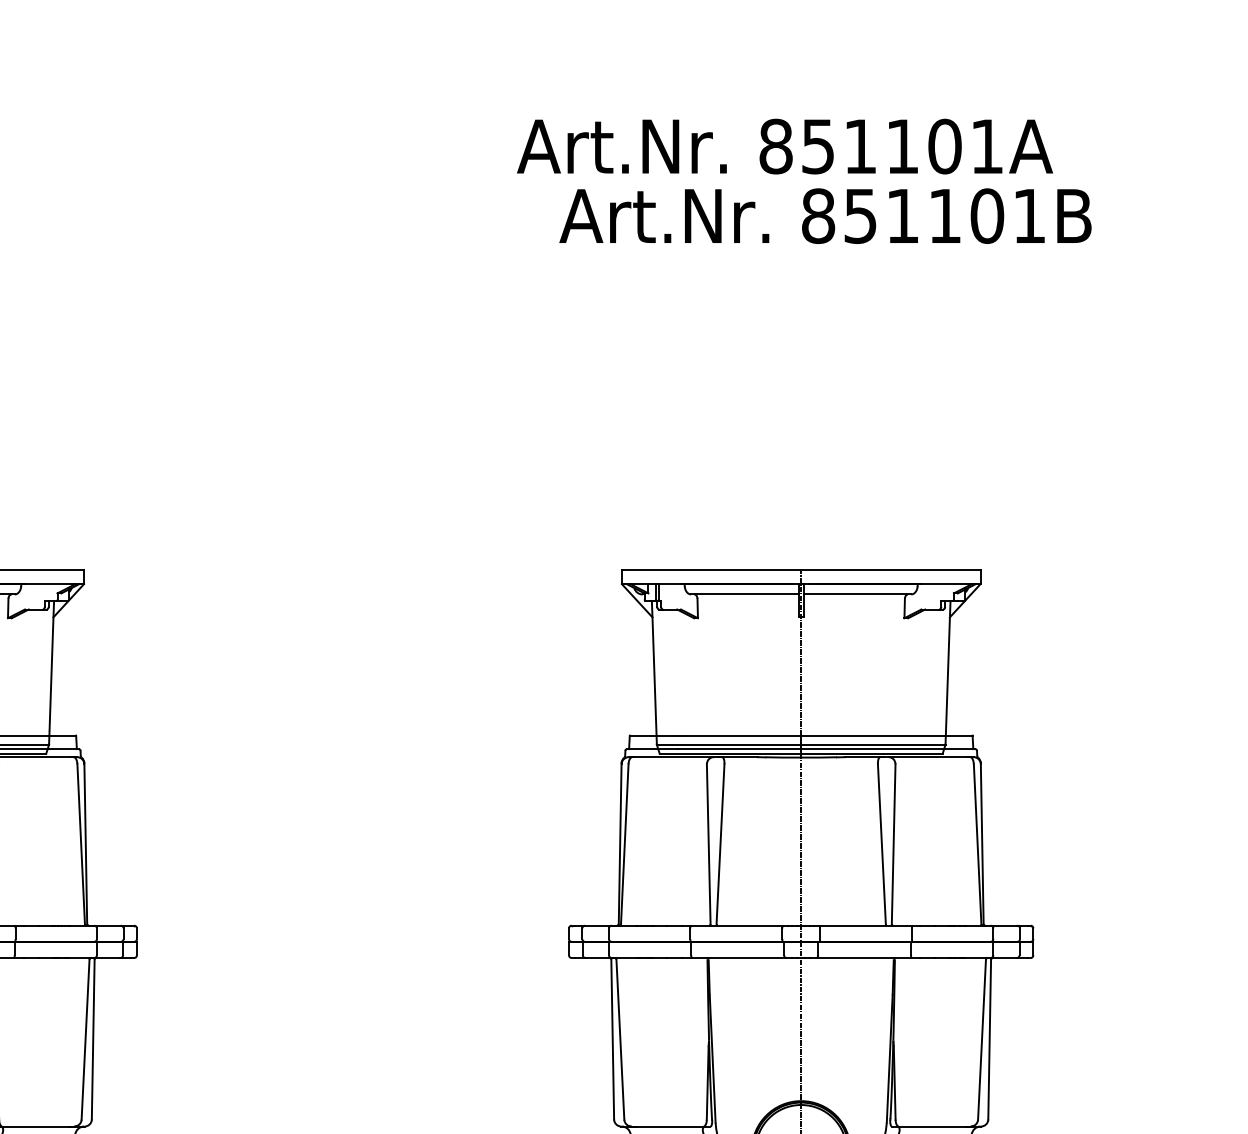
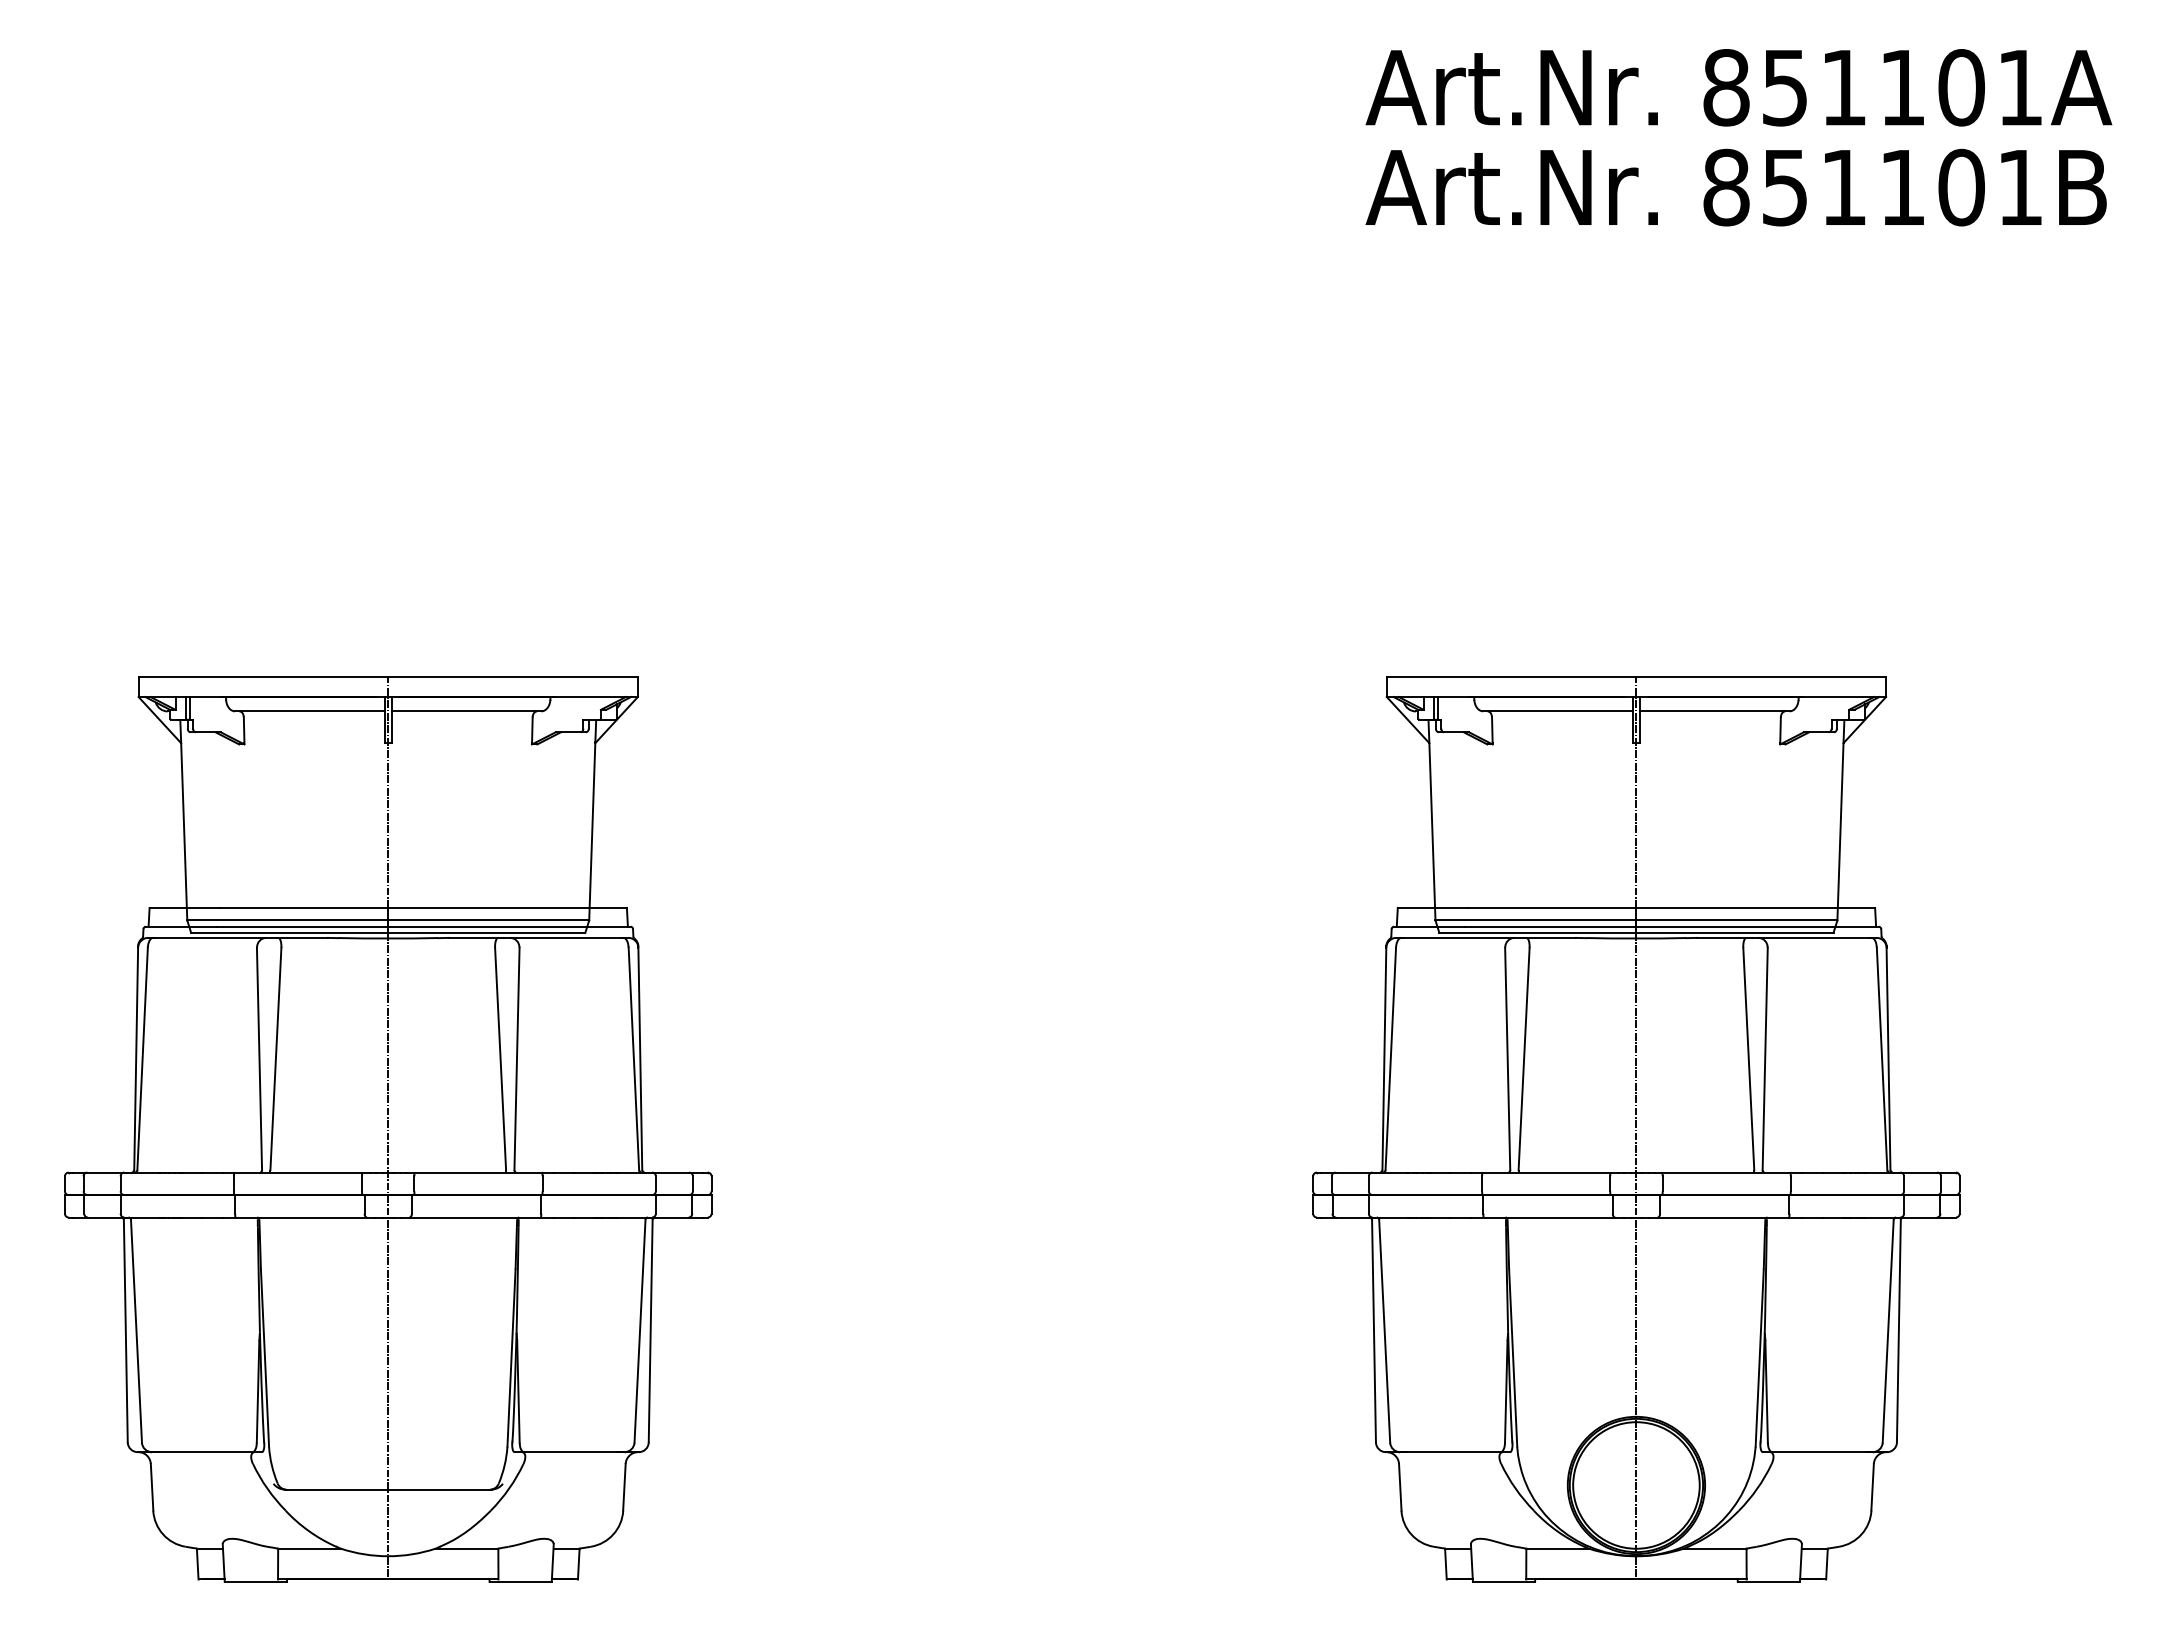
text: (784, 146) -> (1738, 87), moved
text: (824, 216) -> (1735, 187), moved

